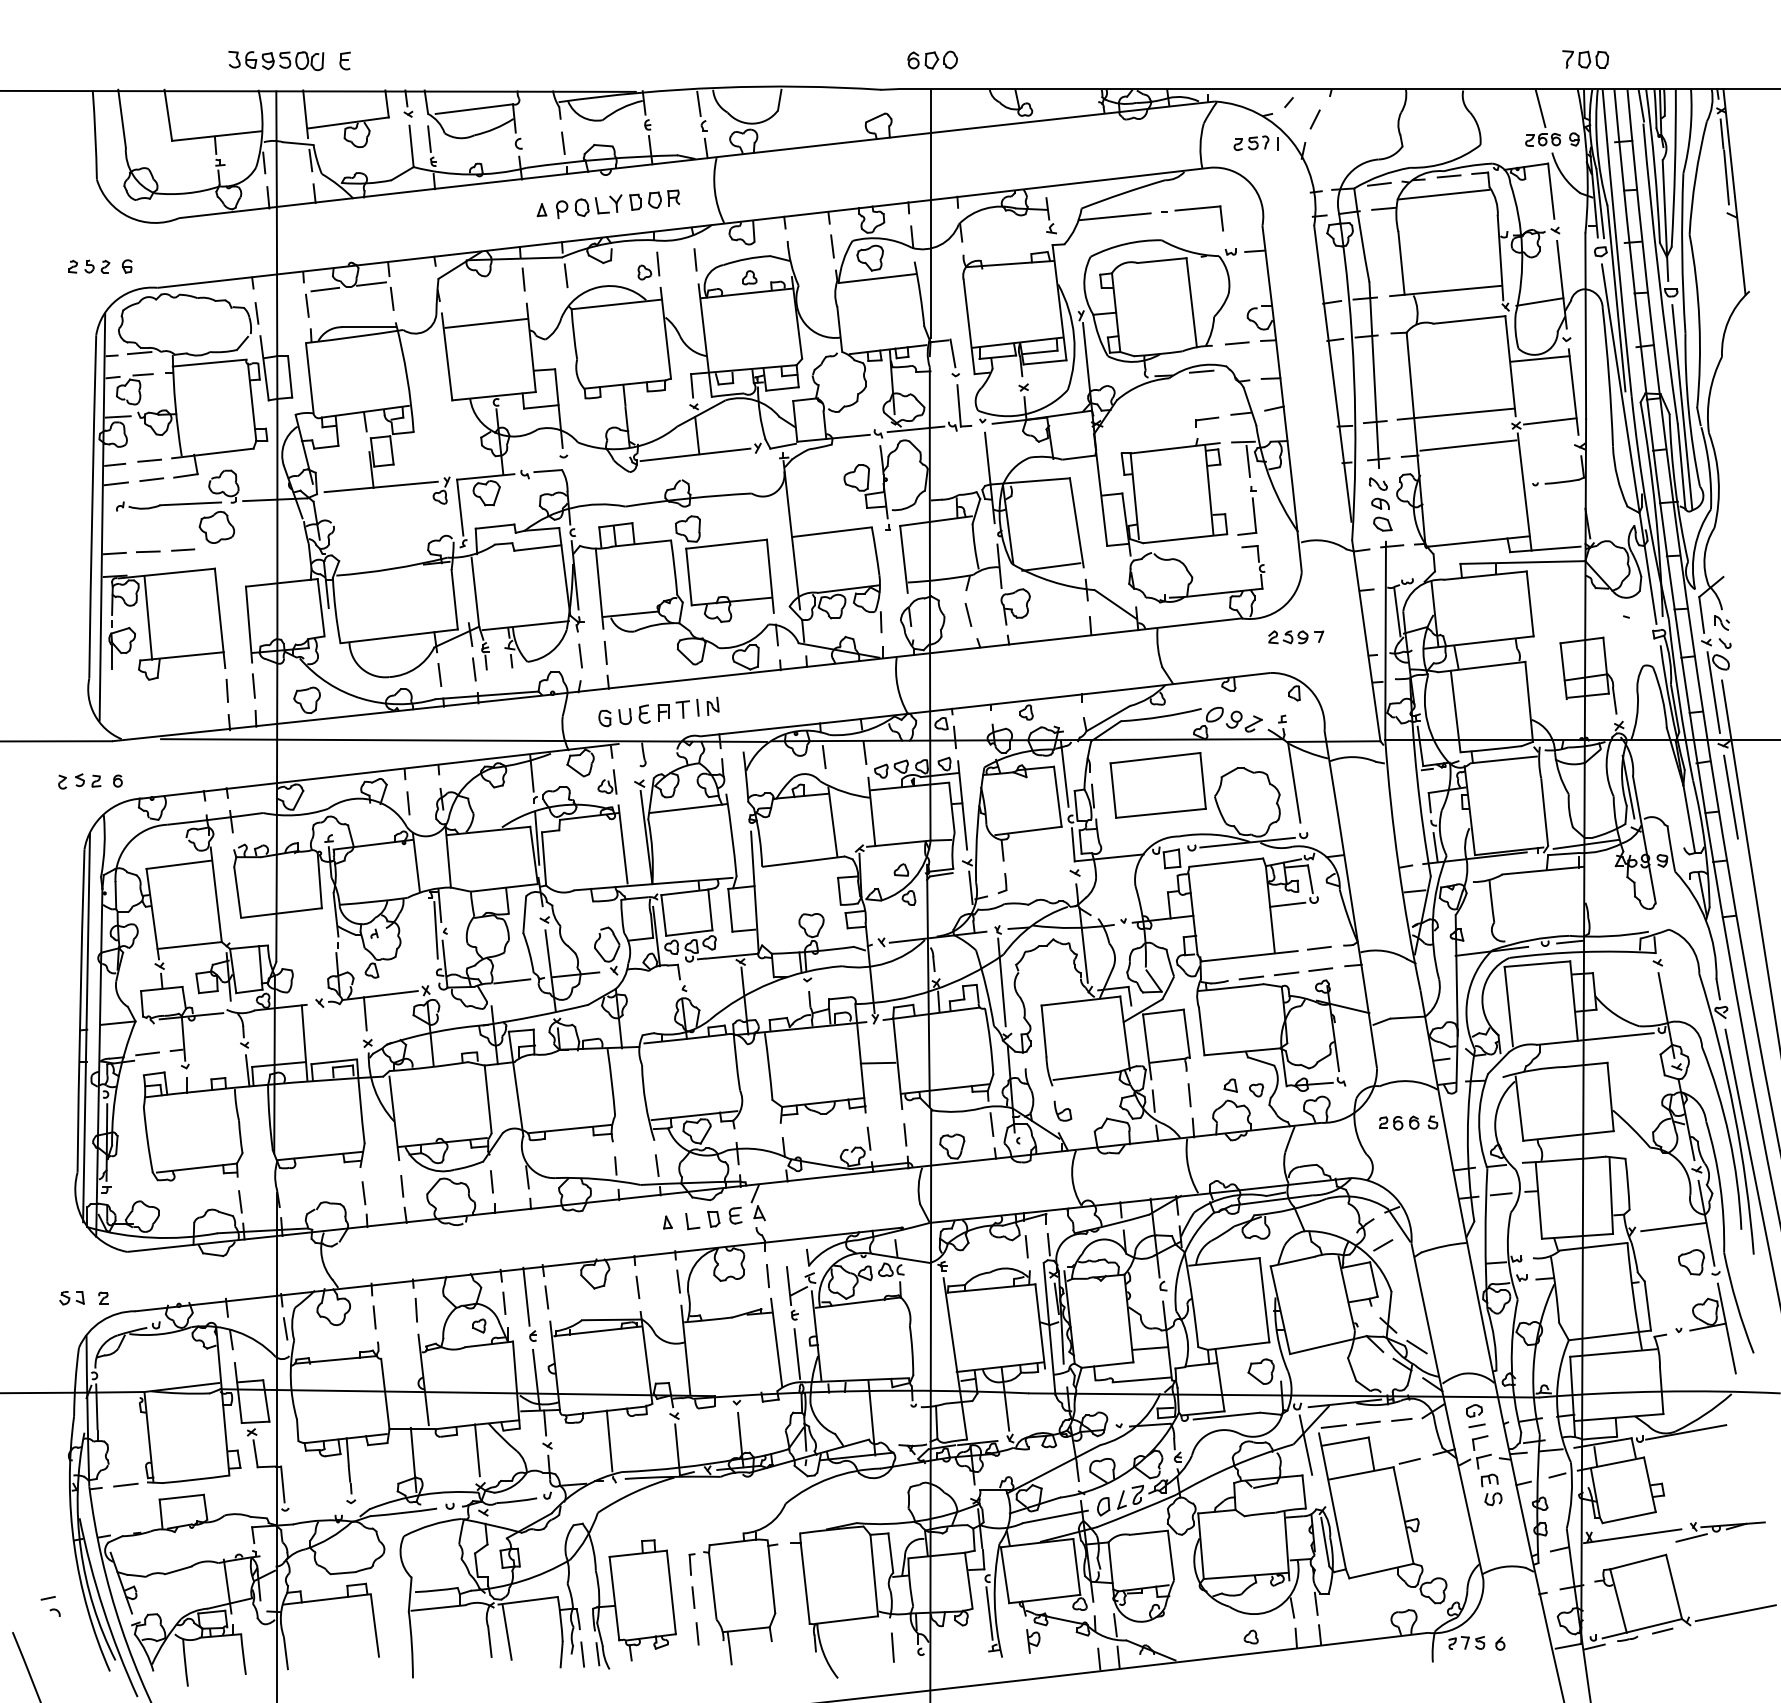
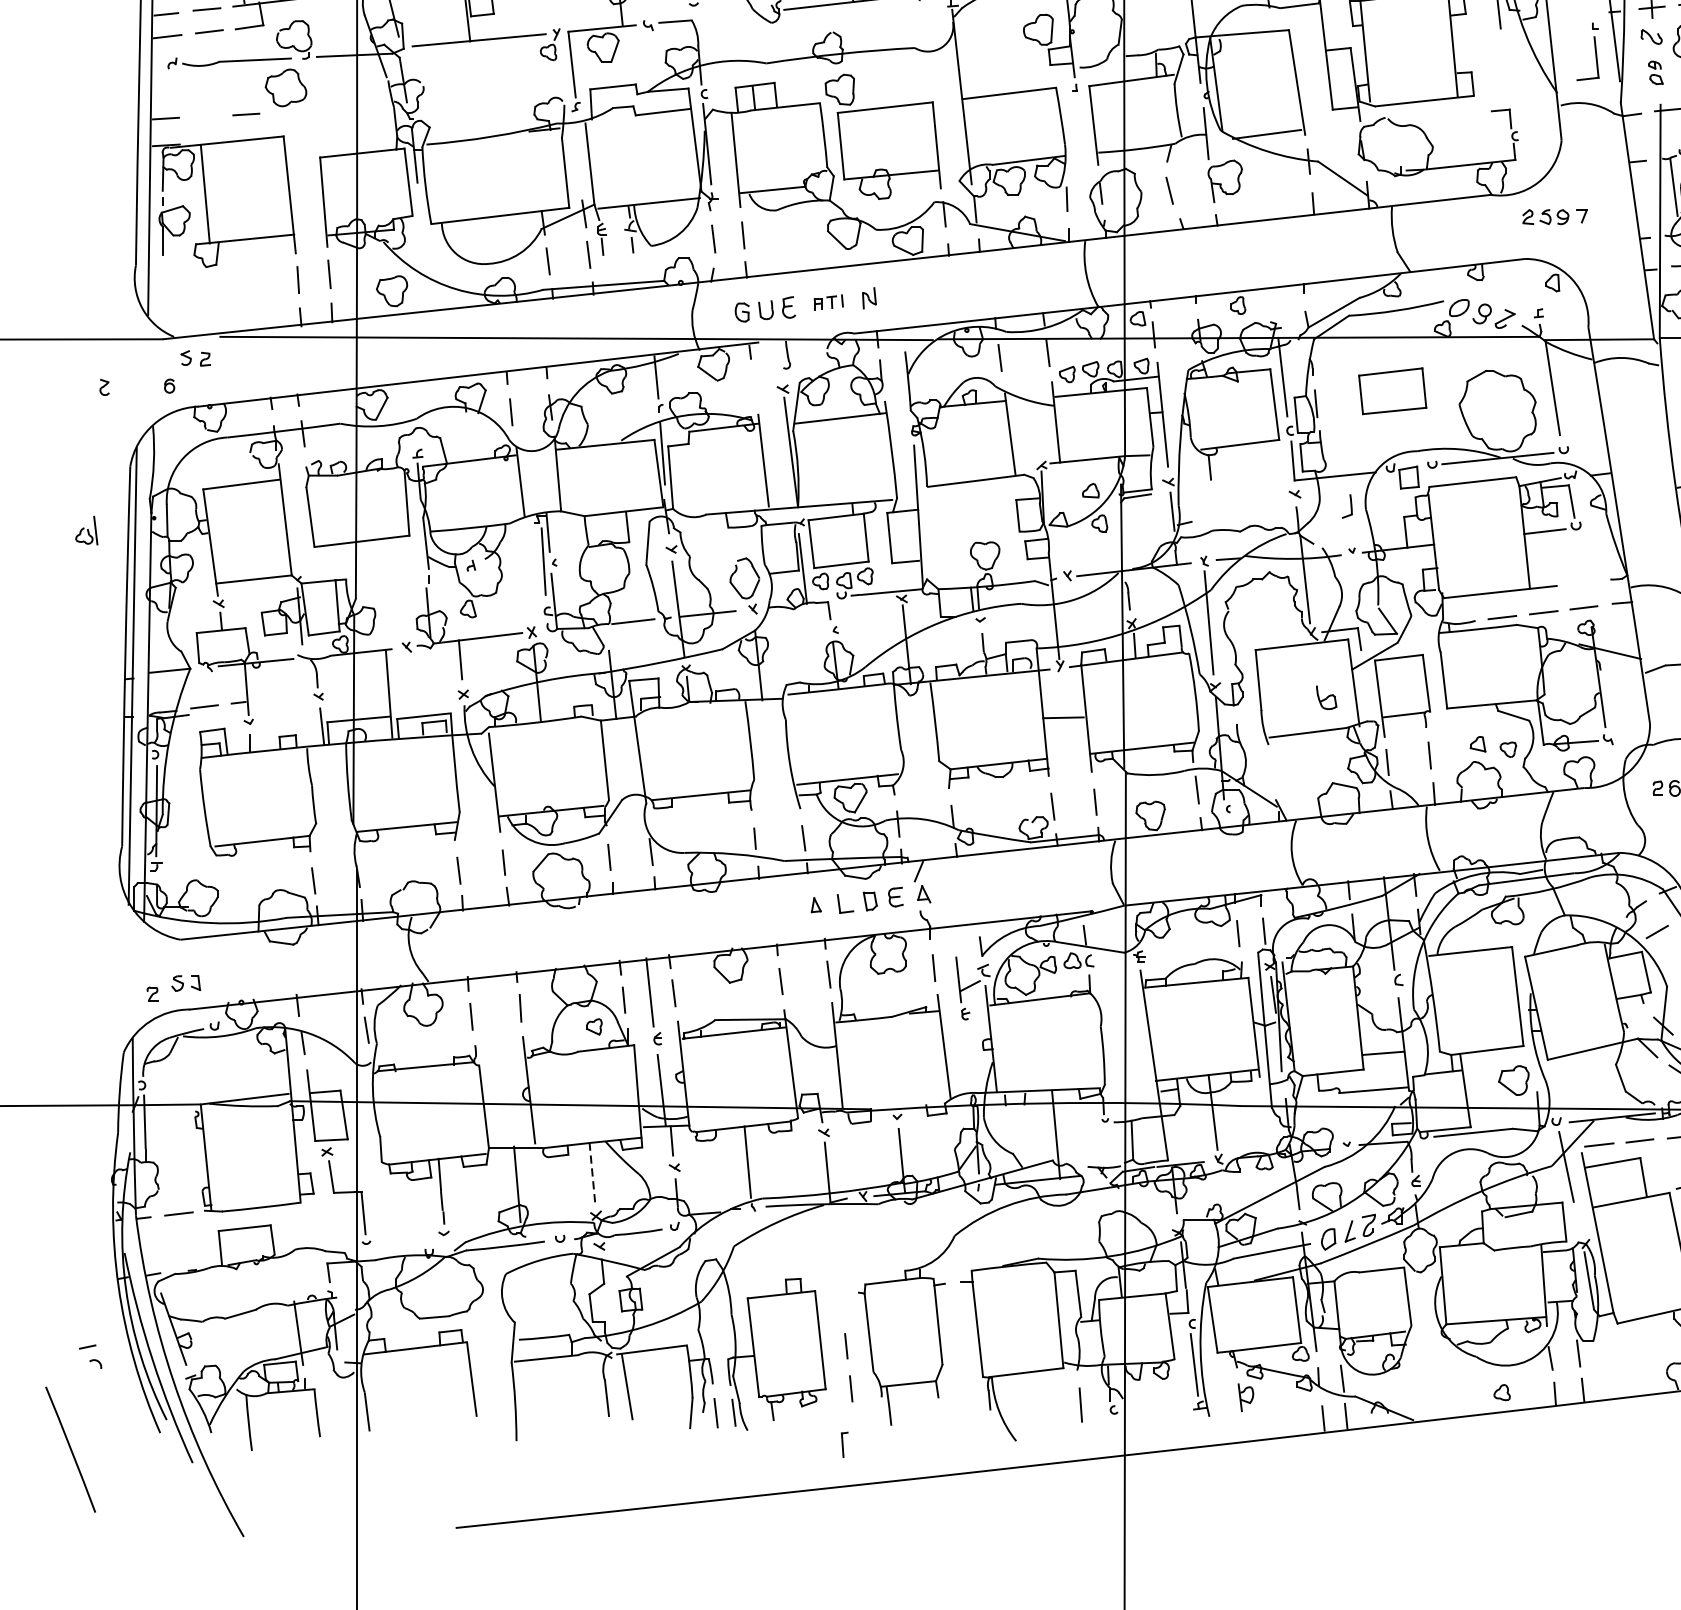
part: (1247, 510) -> (1588, 51), moved
part: (1381, 514) -> (1655, 72), size x0.6
line: (148, 551) -> (205, 116), removed
part: (678, 709) -> (828, 301), size x0.6
part: (88, 780) -> (196, 358), moved
part: (607, 781) -> (86, 530), moved
part: (1157, 785) -> (1391, 391), size x0.6
part: (1002, 883) -> (1347, 506), moved
line: (1319, 948) -> (1582, 582), removed
part: (1062, 1110) -> (1326, 697), moved
part: (71, 1298) -> (185, 983), moved
line: (797, 1353) -> (968, 1059), removed
line: (477, 1450) -> (592, 1173), solid -> dashed
part: (691, 1564) -> (844, 1444), moved

